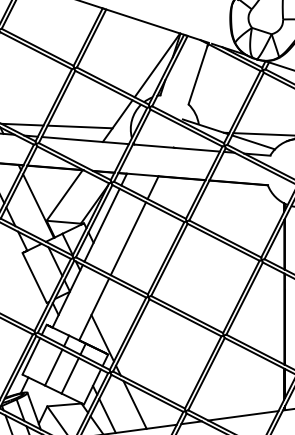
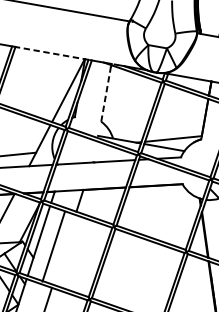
line: (145, 22) -> (52, 53), solid -> dashed
line: (198, 74) -> (106, 93), solid -> dashed
line: (128, 238) -> (53, 246), moved

